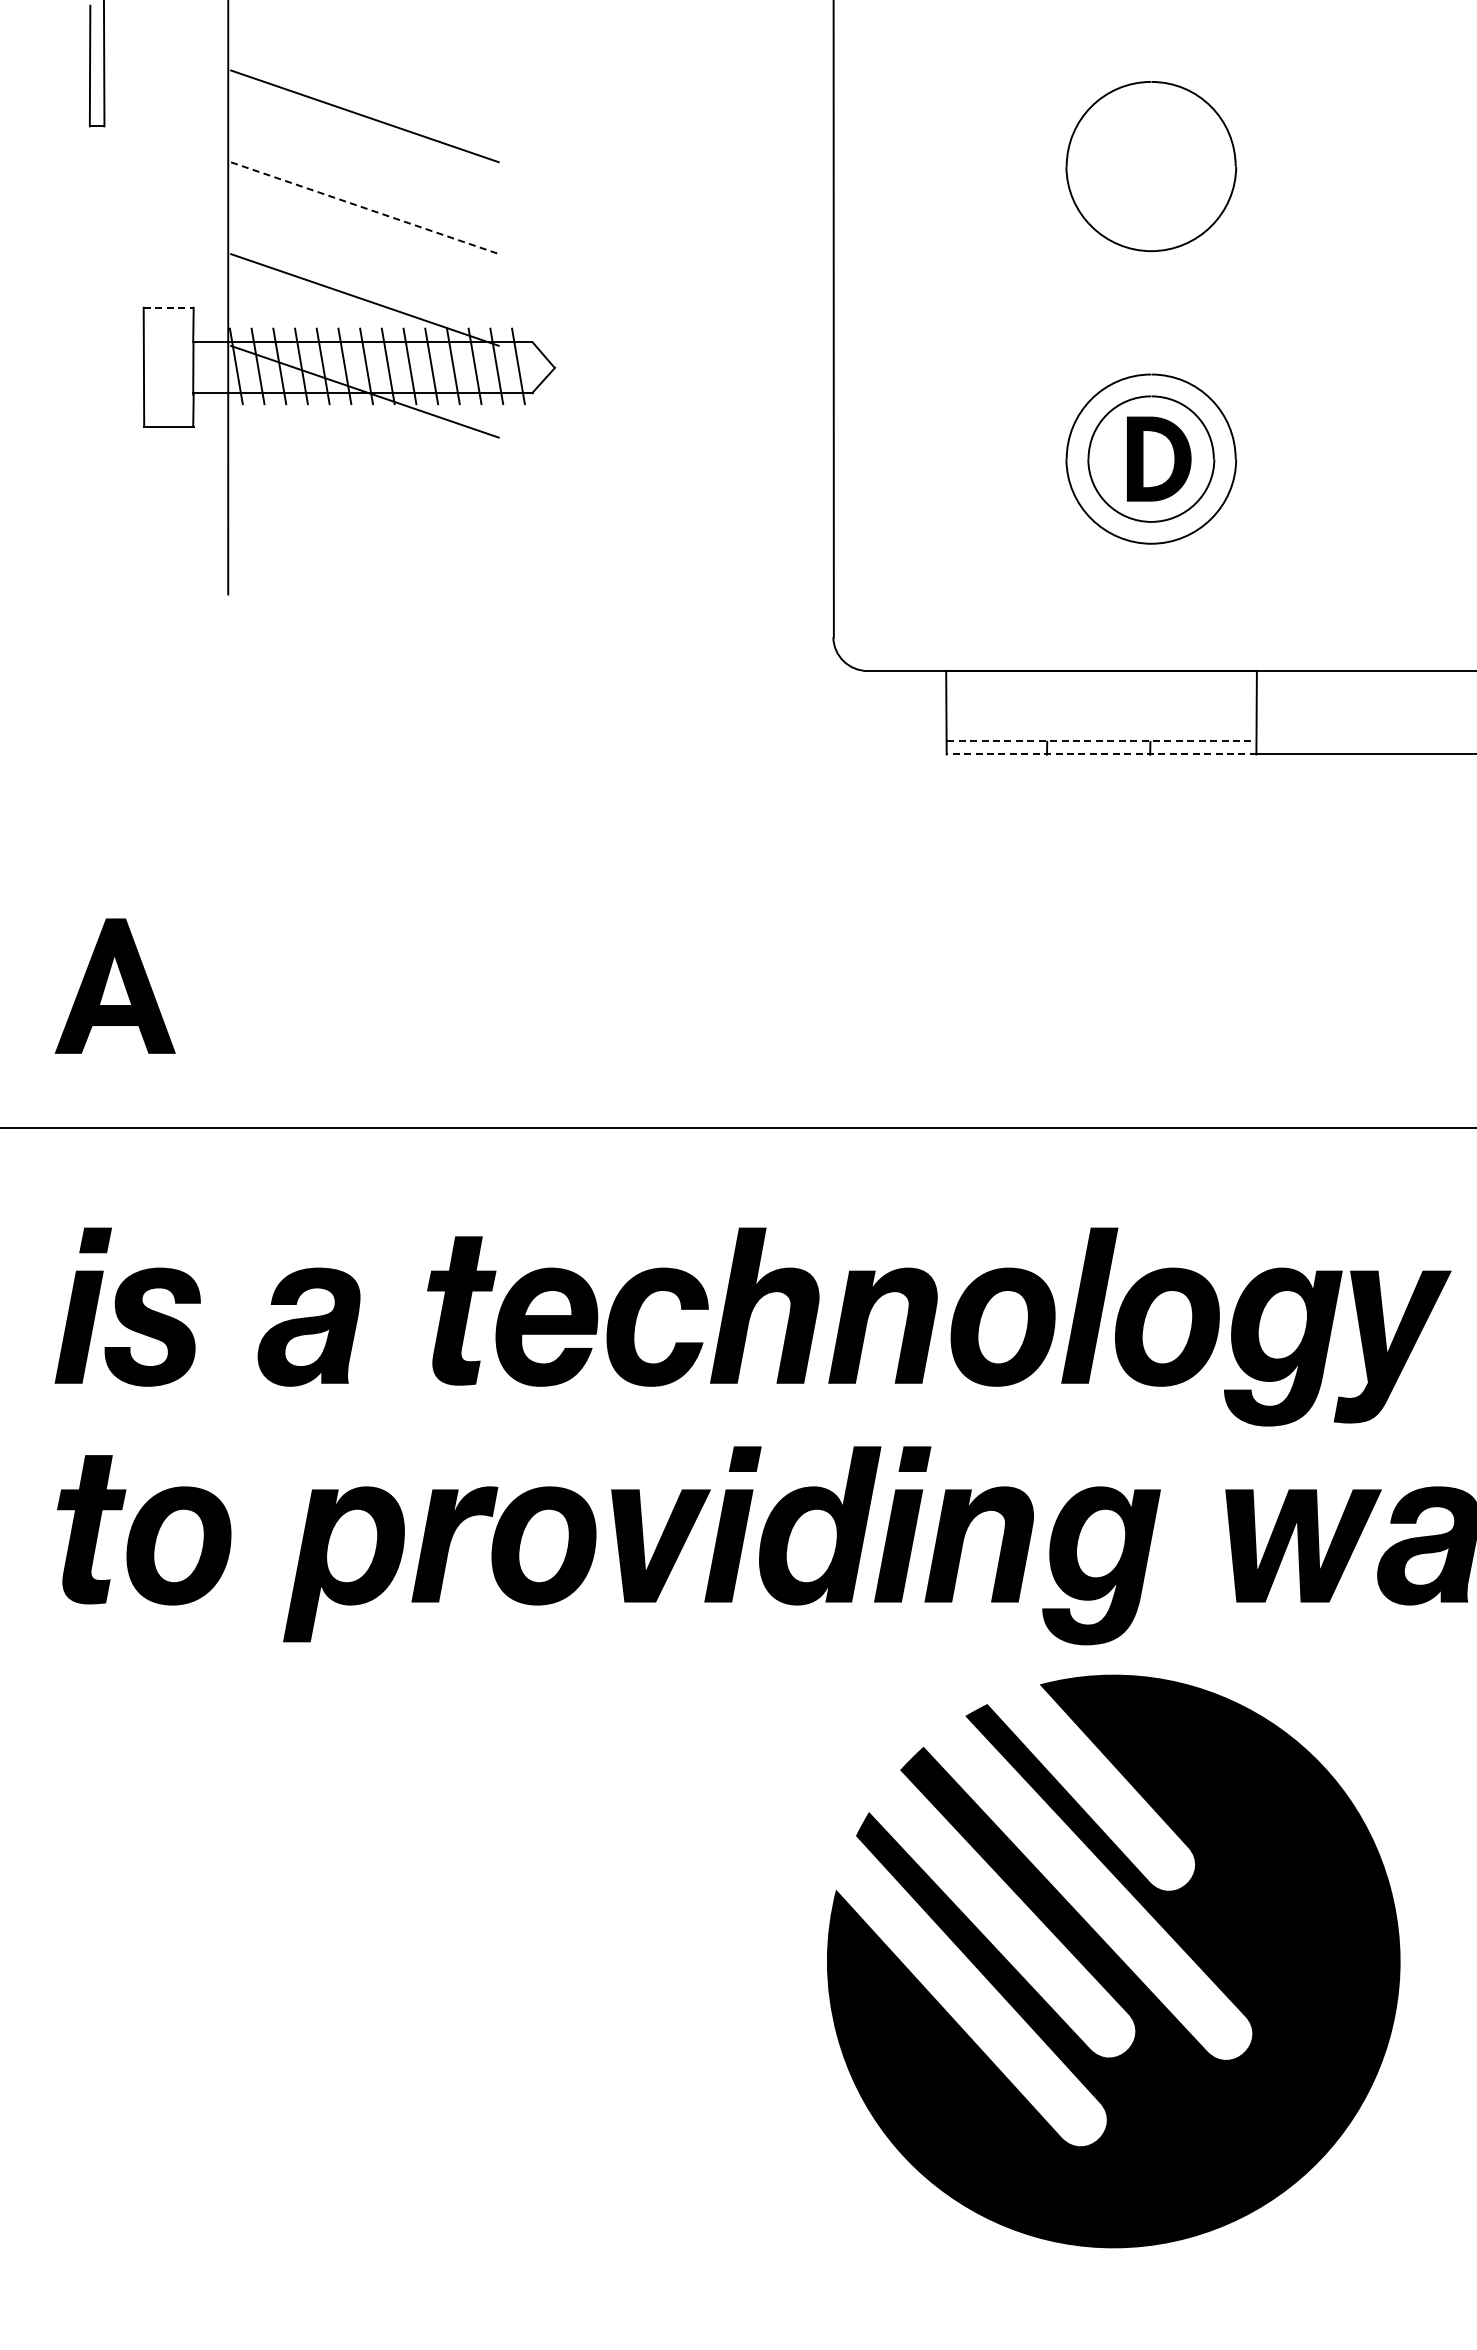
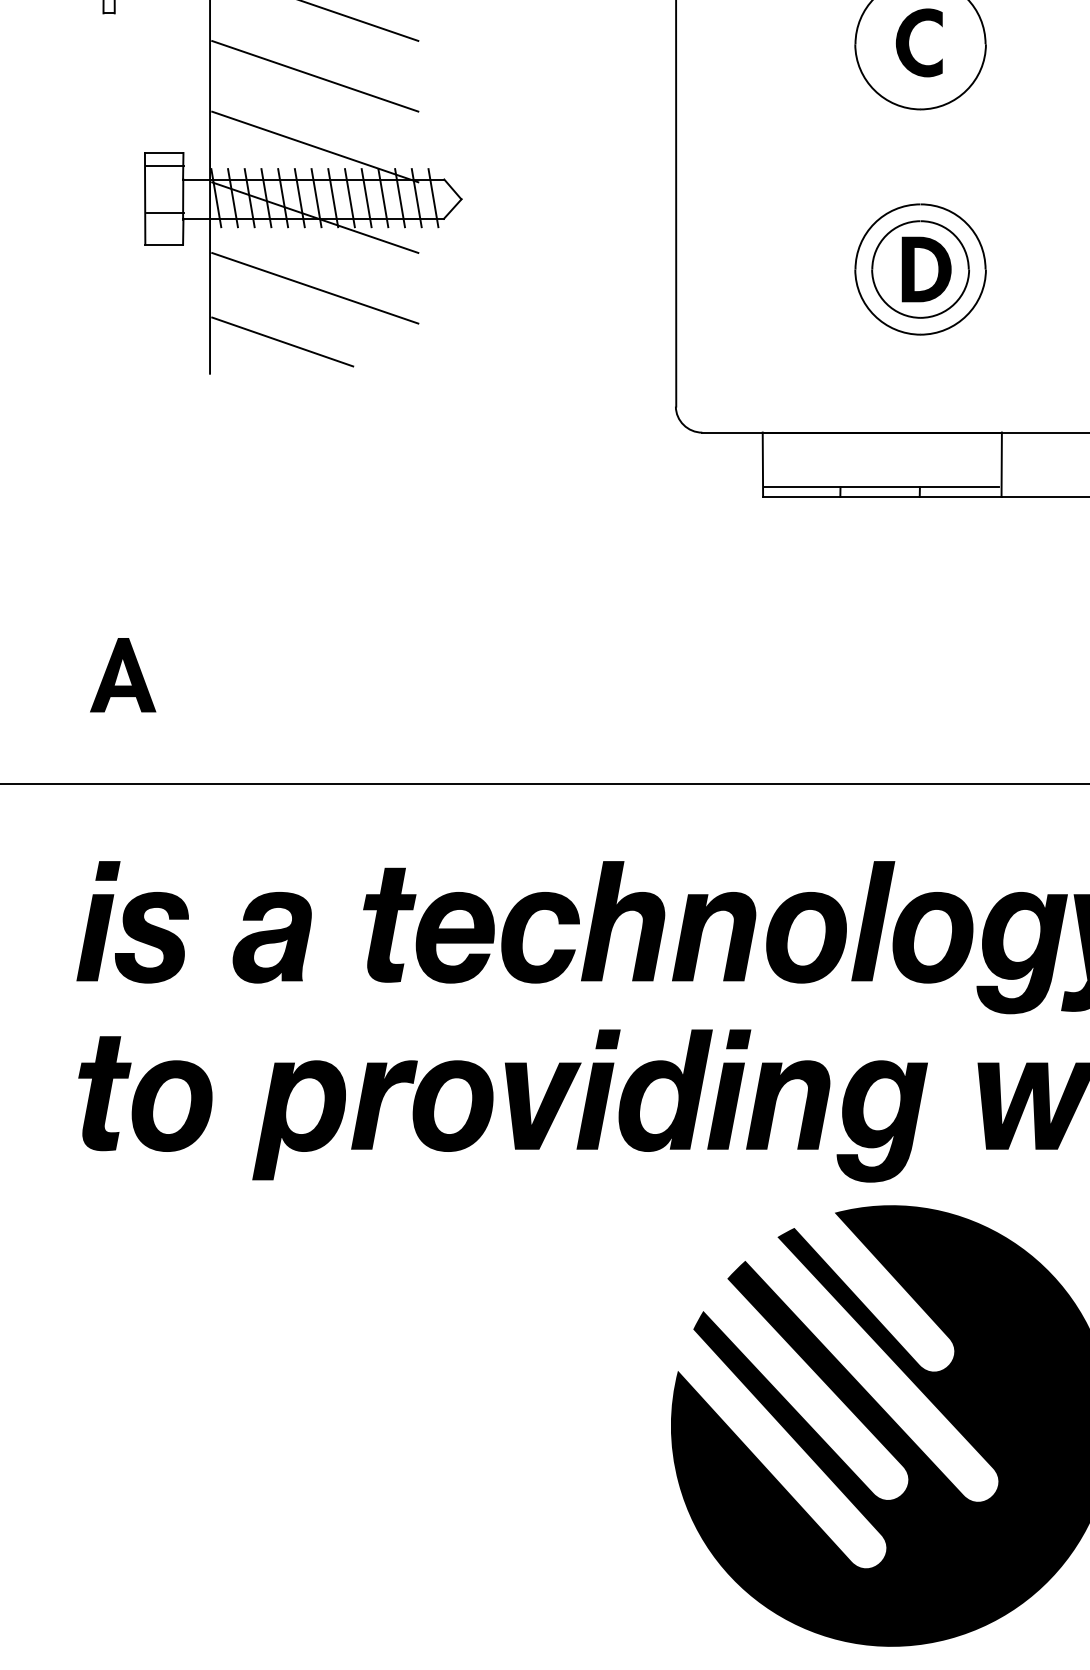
fill: (1149, 164) -> (919, 42), added
line: (365, 208) -> (315, 76), dashed -> solid
line: (168, 307) -> (164, 152), dashed -> solid
line: (169, 325) -> (164, 166), added
line: (169, 385) -> (164, 212), added
line: (364, 483) -> (314, 288), added
line: (322, 553) -> (282, 342), added
line: (1100, 741) -> (881, 486), dashed -> solid
line: (1101, 754) -> (882, 496), dashed -> solid
part: (115, 985) -> (123, 674), size x0.71

